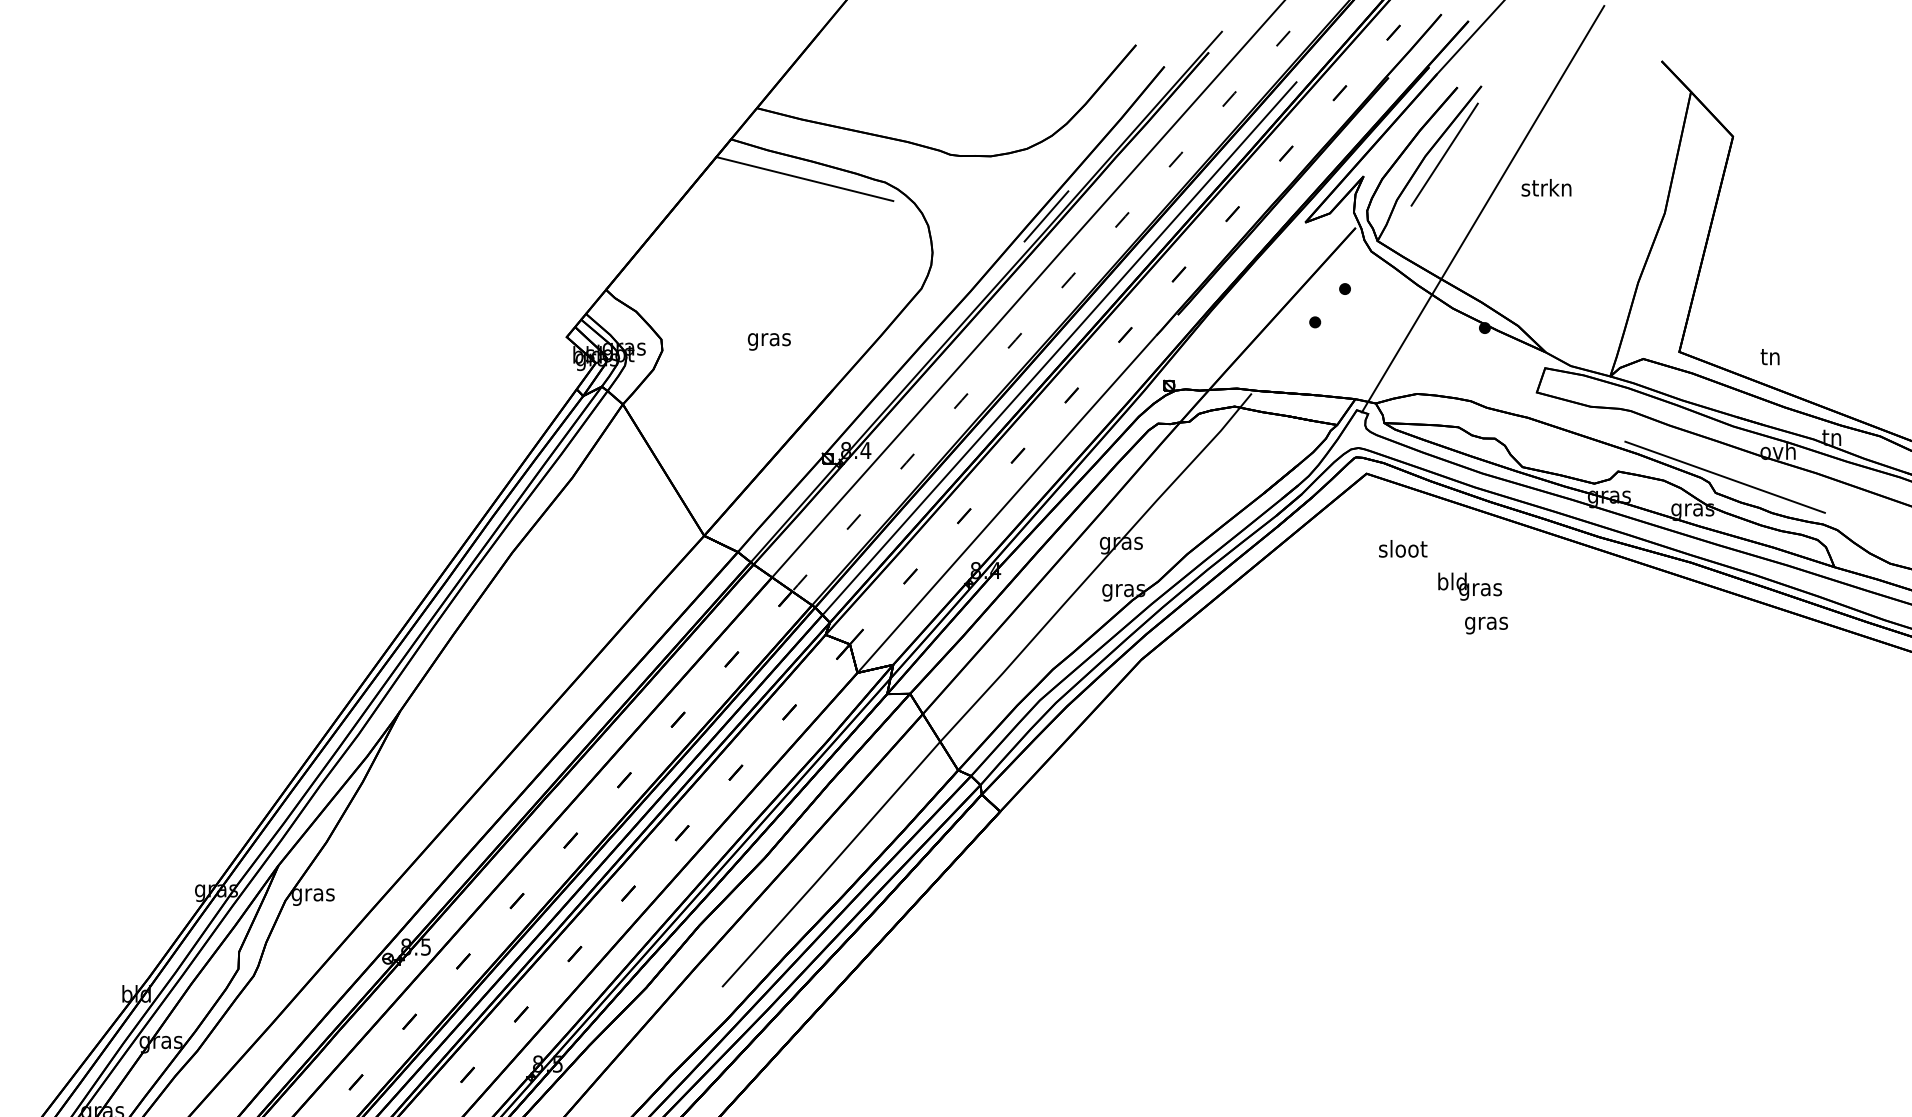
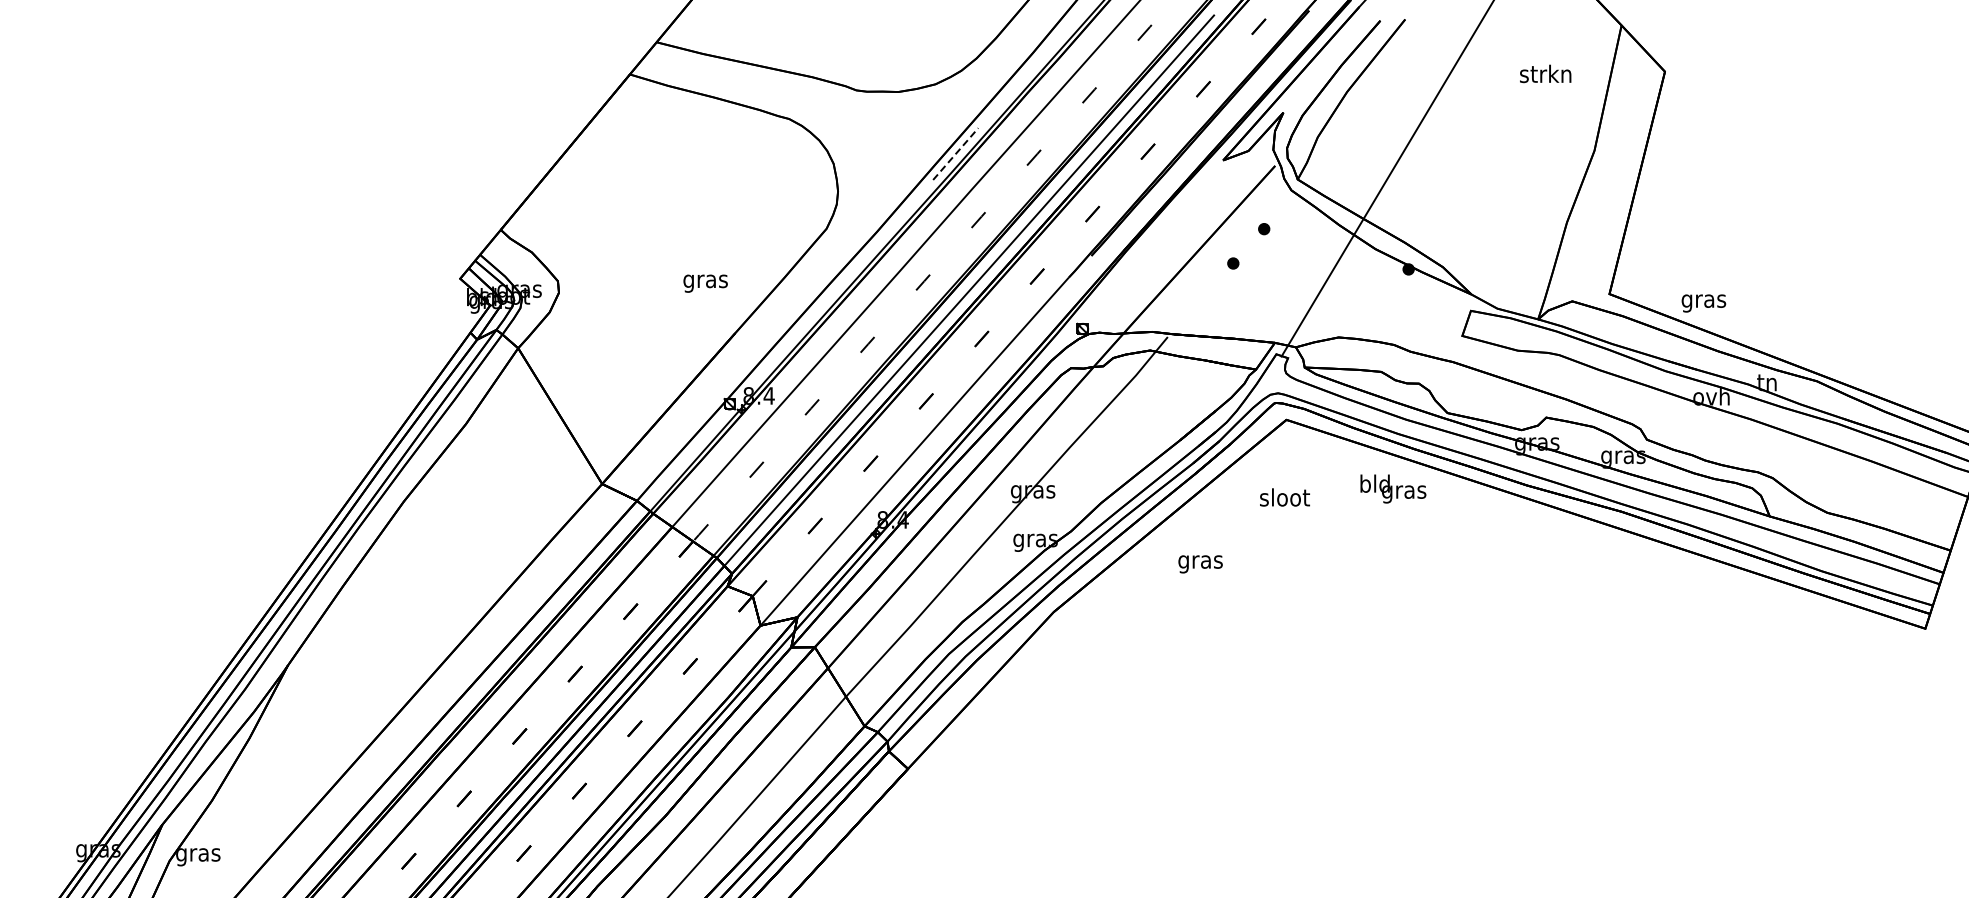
line: (1444, 154) -> (1366, 90), removed
line: (804, 179) -> (705, 115), removed
text: (1546, 187) -> (1545, 73), moved
line: (1046, 216) -> (955, 154), solid -> dashed
text: (768, 341) -> (704, 283), moved
text: (1770, 359) -> (1703, 301), tn -> gras
line: (1724, 476) -> (1656, 422), removed
text: (1403, 548) -> (1285, 497), moved
text: (1469, 586) -> (1392, 488), moved
text: (1486, 625) -> (1200, 564), moved

